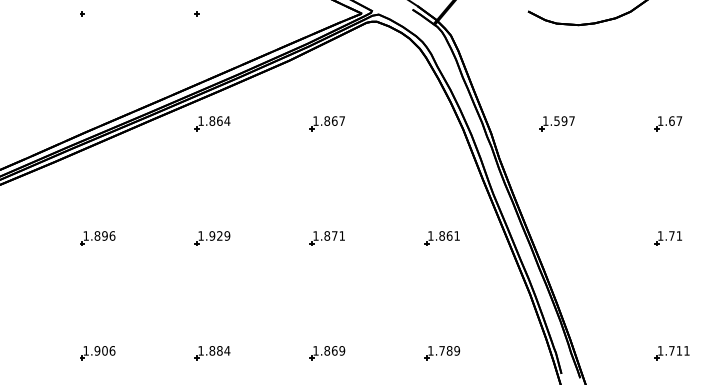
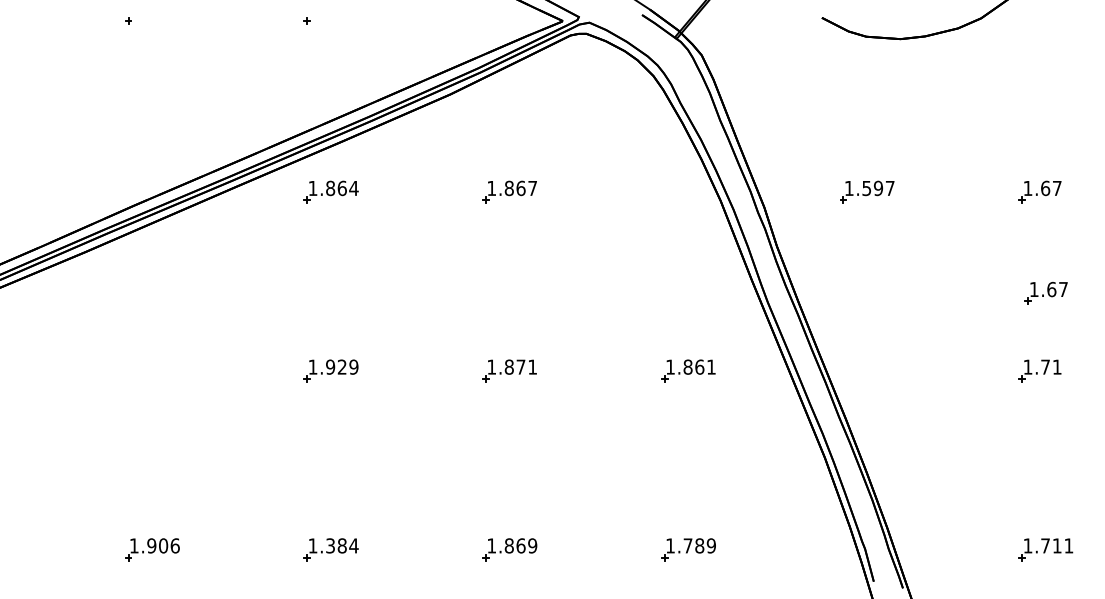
part: (672, 188) -> (1046, 293), added
part: (97, 238) -> (151, 371), removed
text: (212, 350) -> (330, 545), 1.884 -> 1.384

